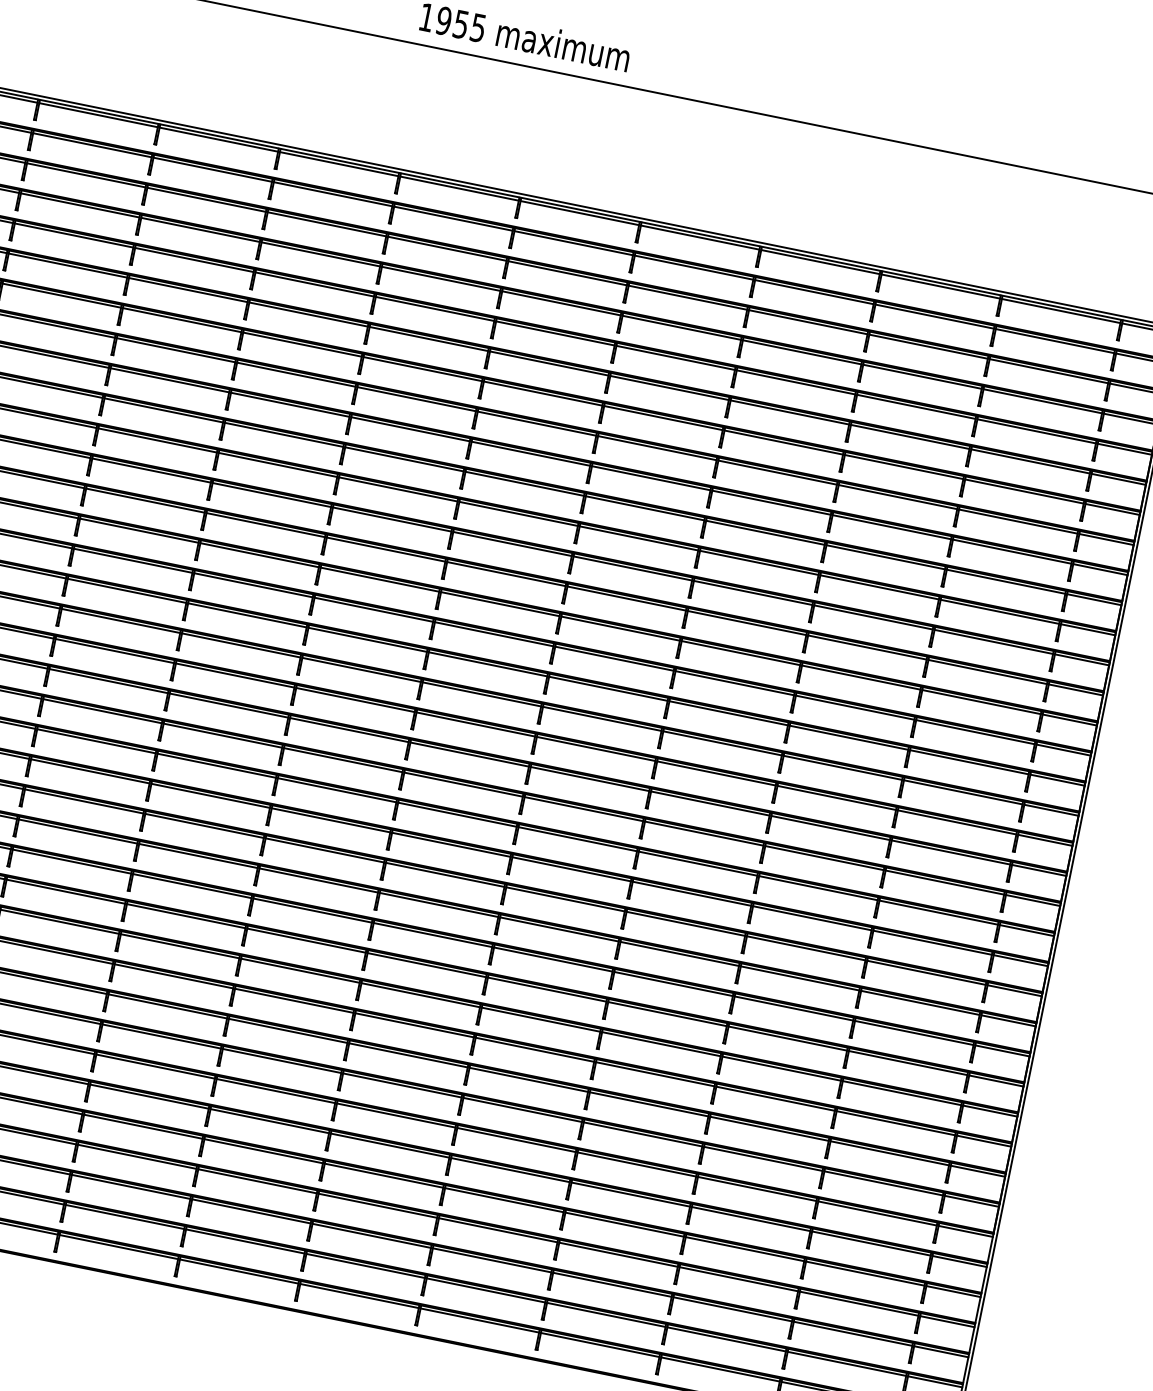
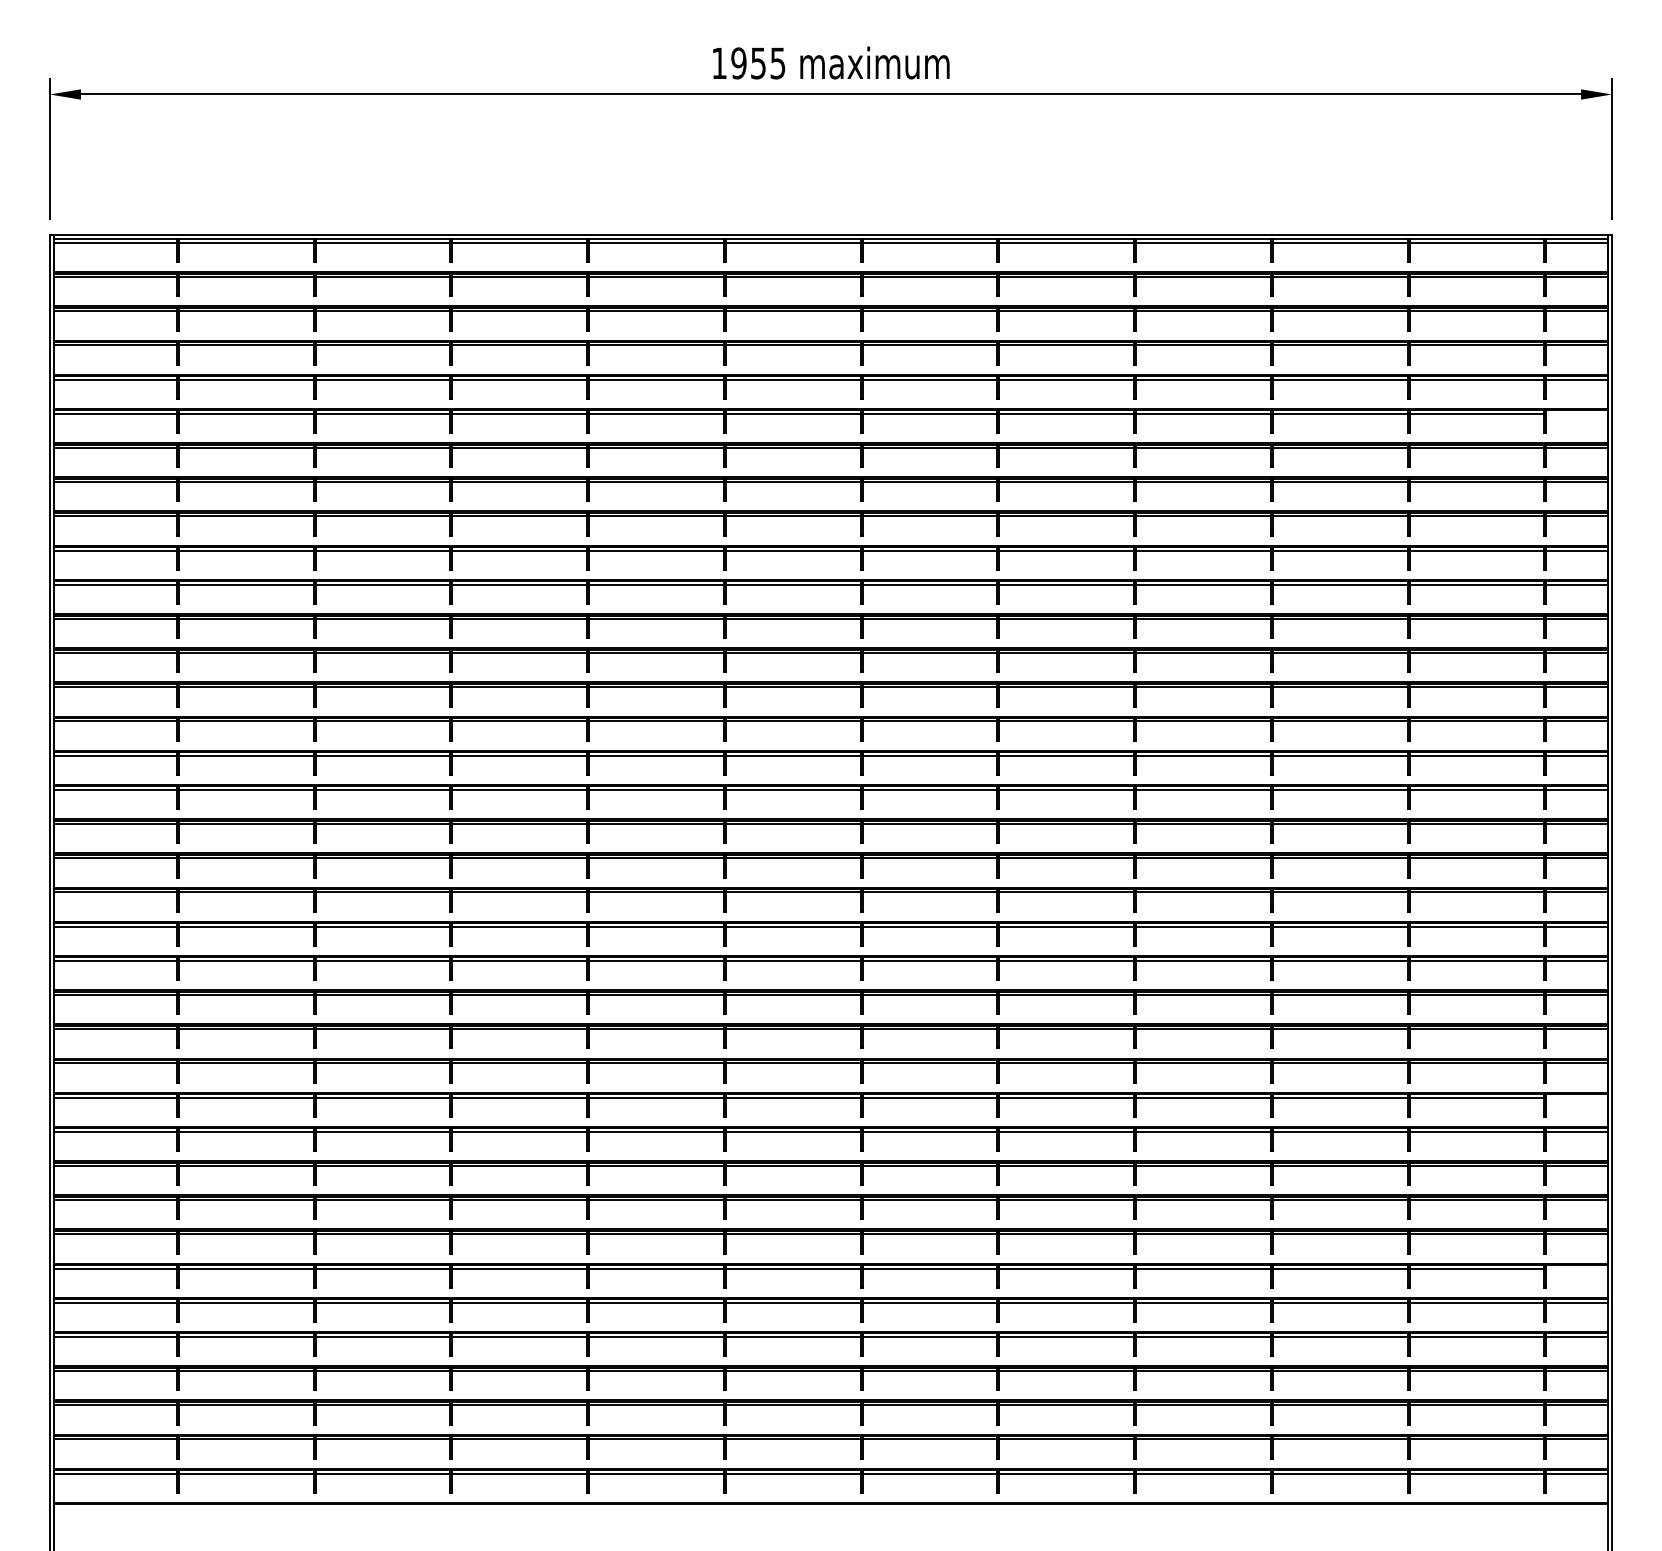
line: (1119, 479) -> (1577, 413), removed
line: (996, 1081) -> (1577, 1097), removed
line: (966, 1231) -> (1577, 1268), removed

